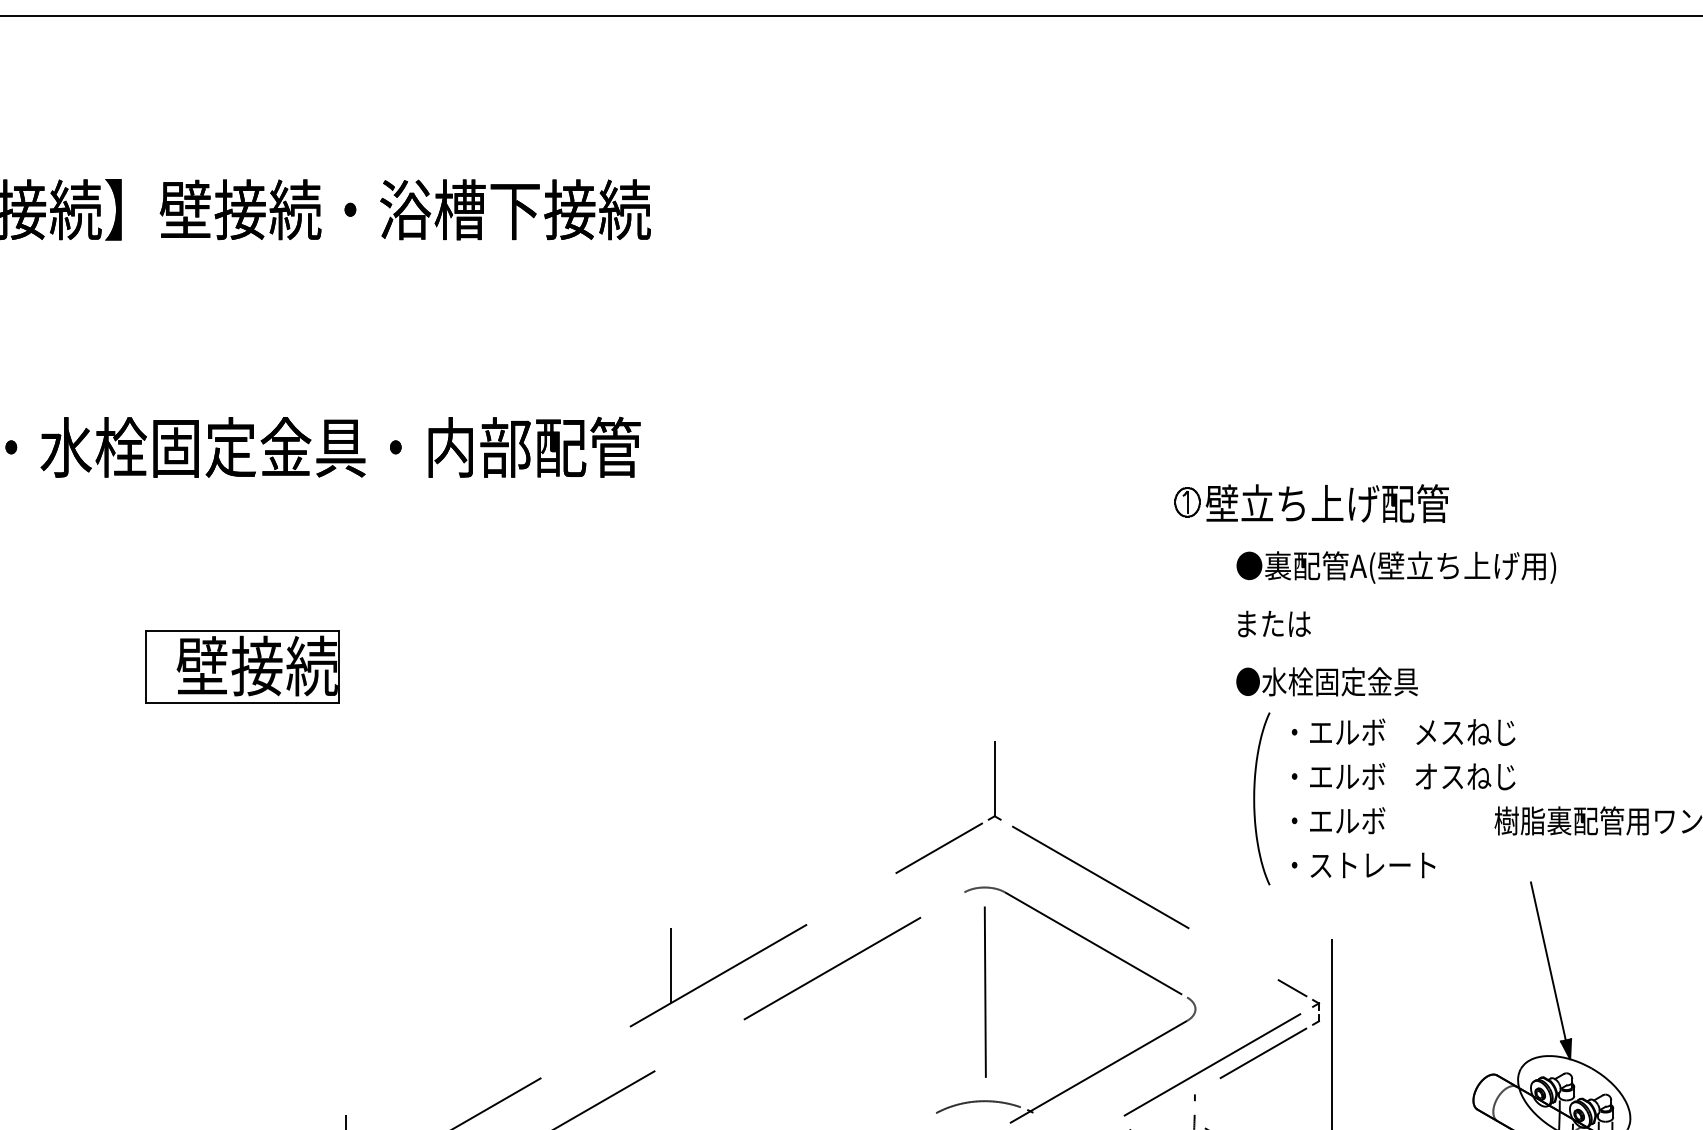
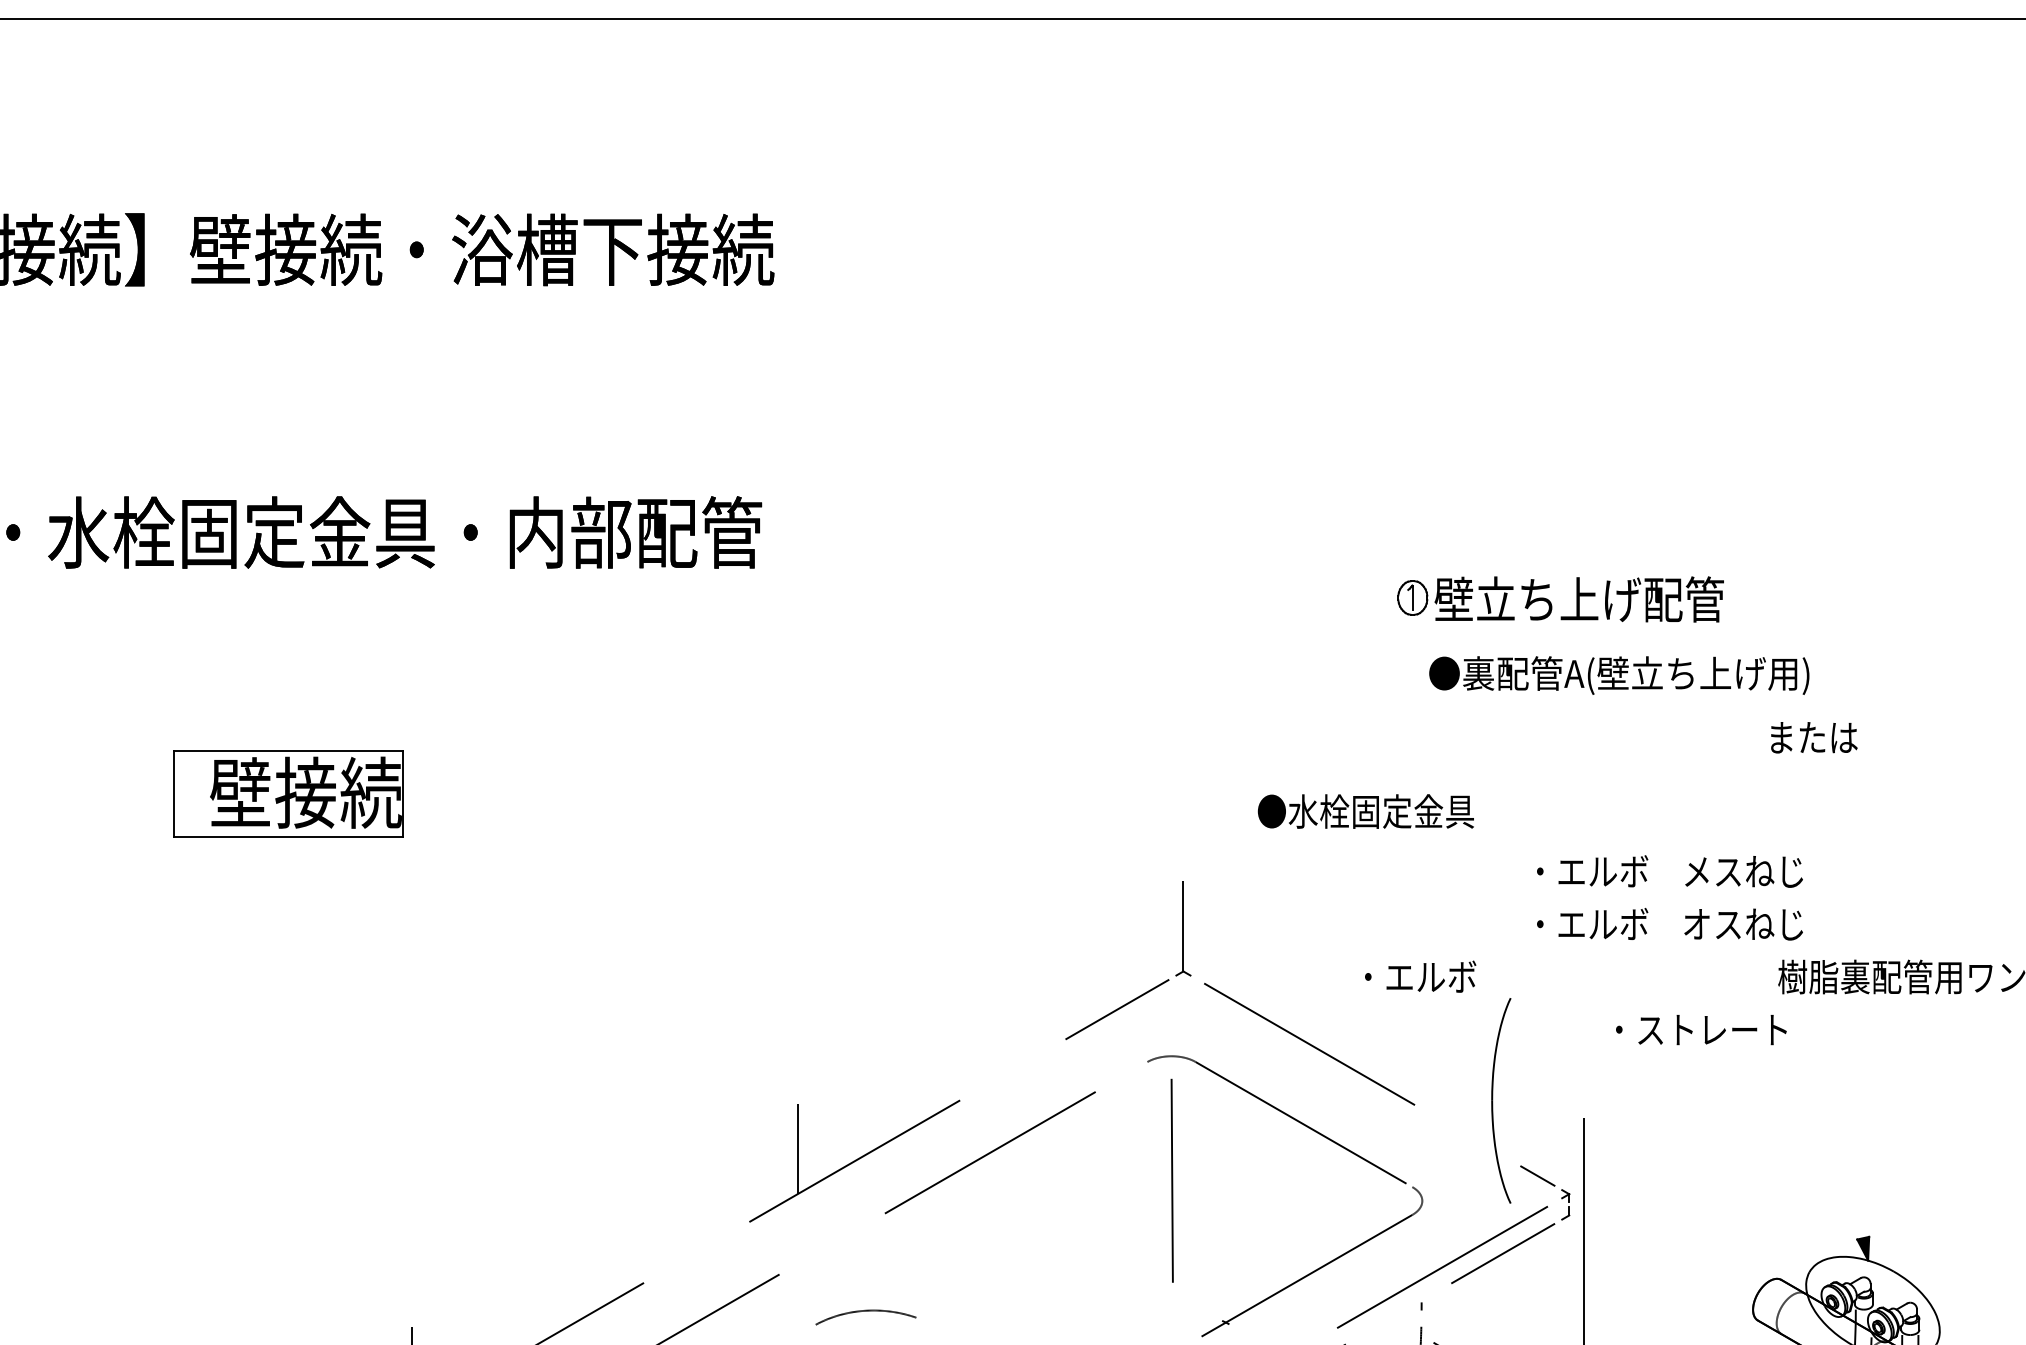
text: (1396, 567) -> (1619, 675), moved
text: (1274, 623) -> (1814, 737), moved
text: (1326, 681) -> (1365, 811), moved
part: (1255, 798) -> (1493, 1100), moved
text: (1338, 820) -> (1420, 976), moved
text: (1363, 865) -> (1701, 1030), moved
line: (1548, 963) -> (1842, 1146), removed
curve: (977, 1102) -> (865, 1311), moved

